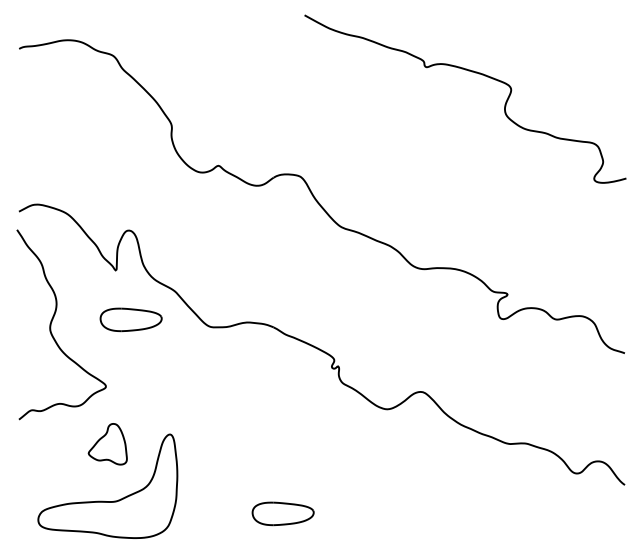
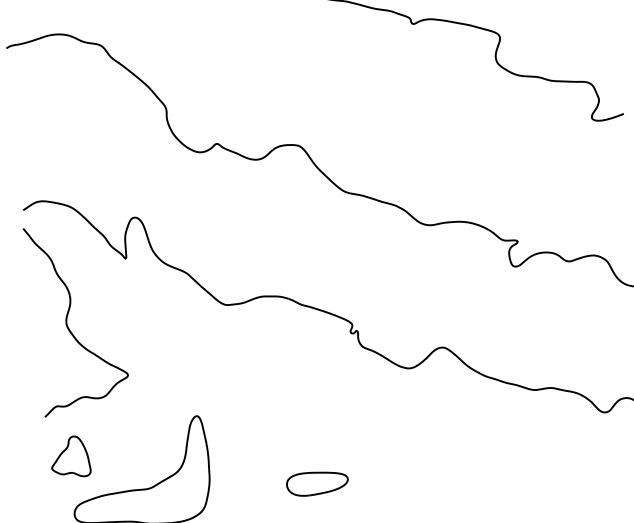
part: (130, 319) -> (145, 305), removed
part: (107, 444) -> (69, 457), moved

